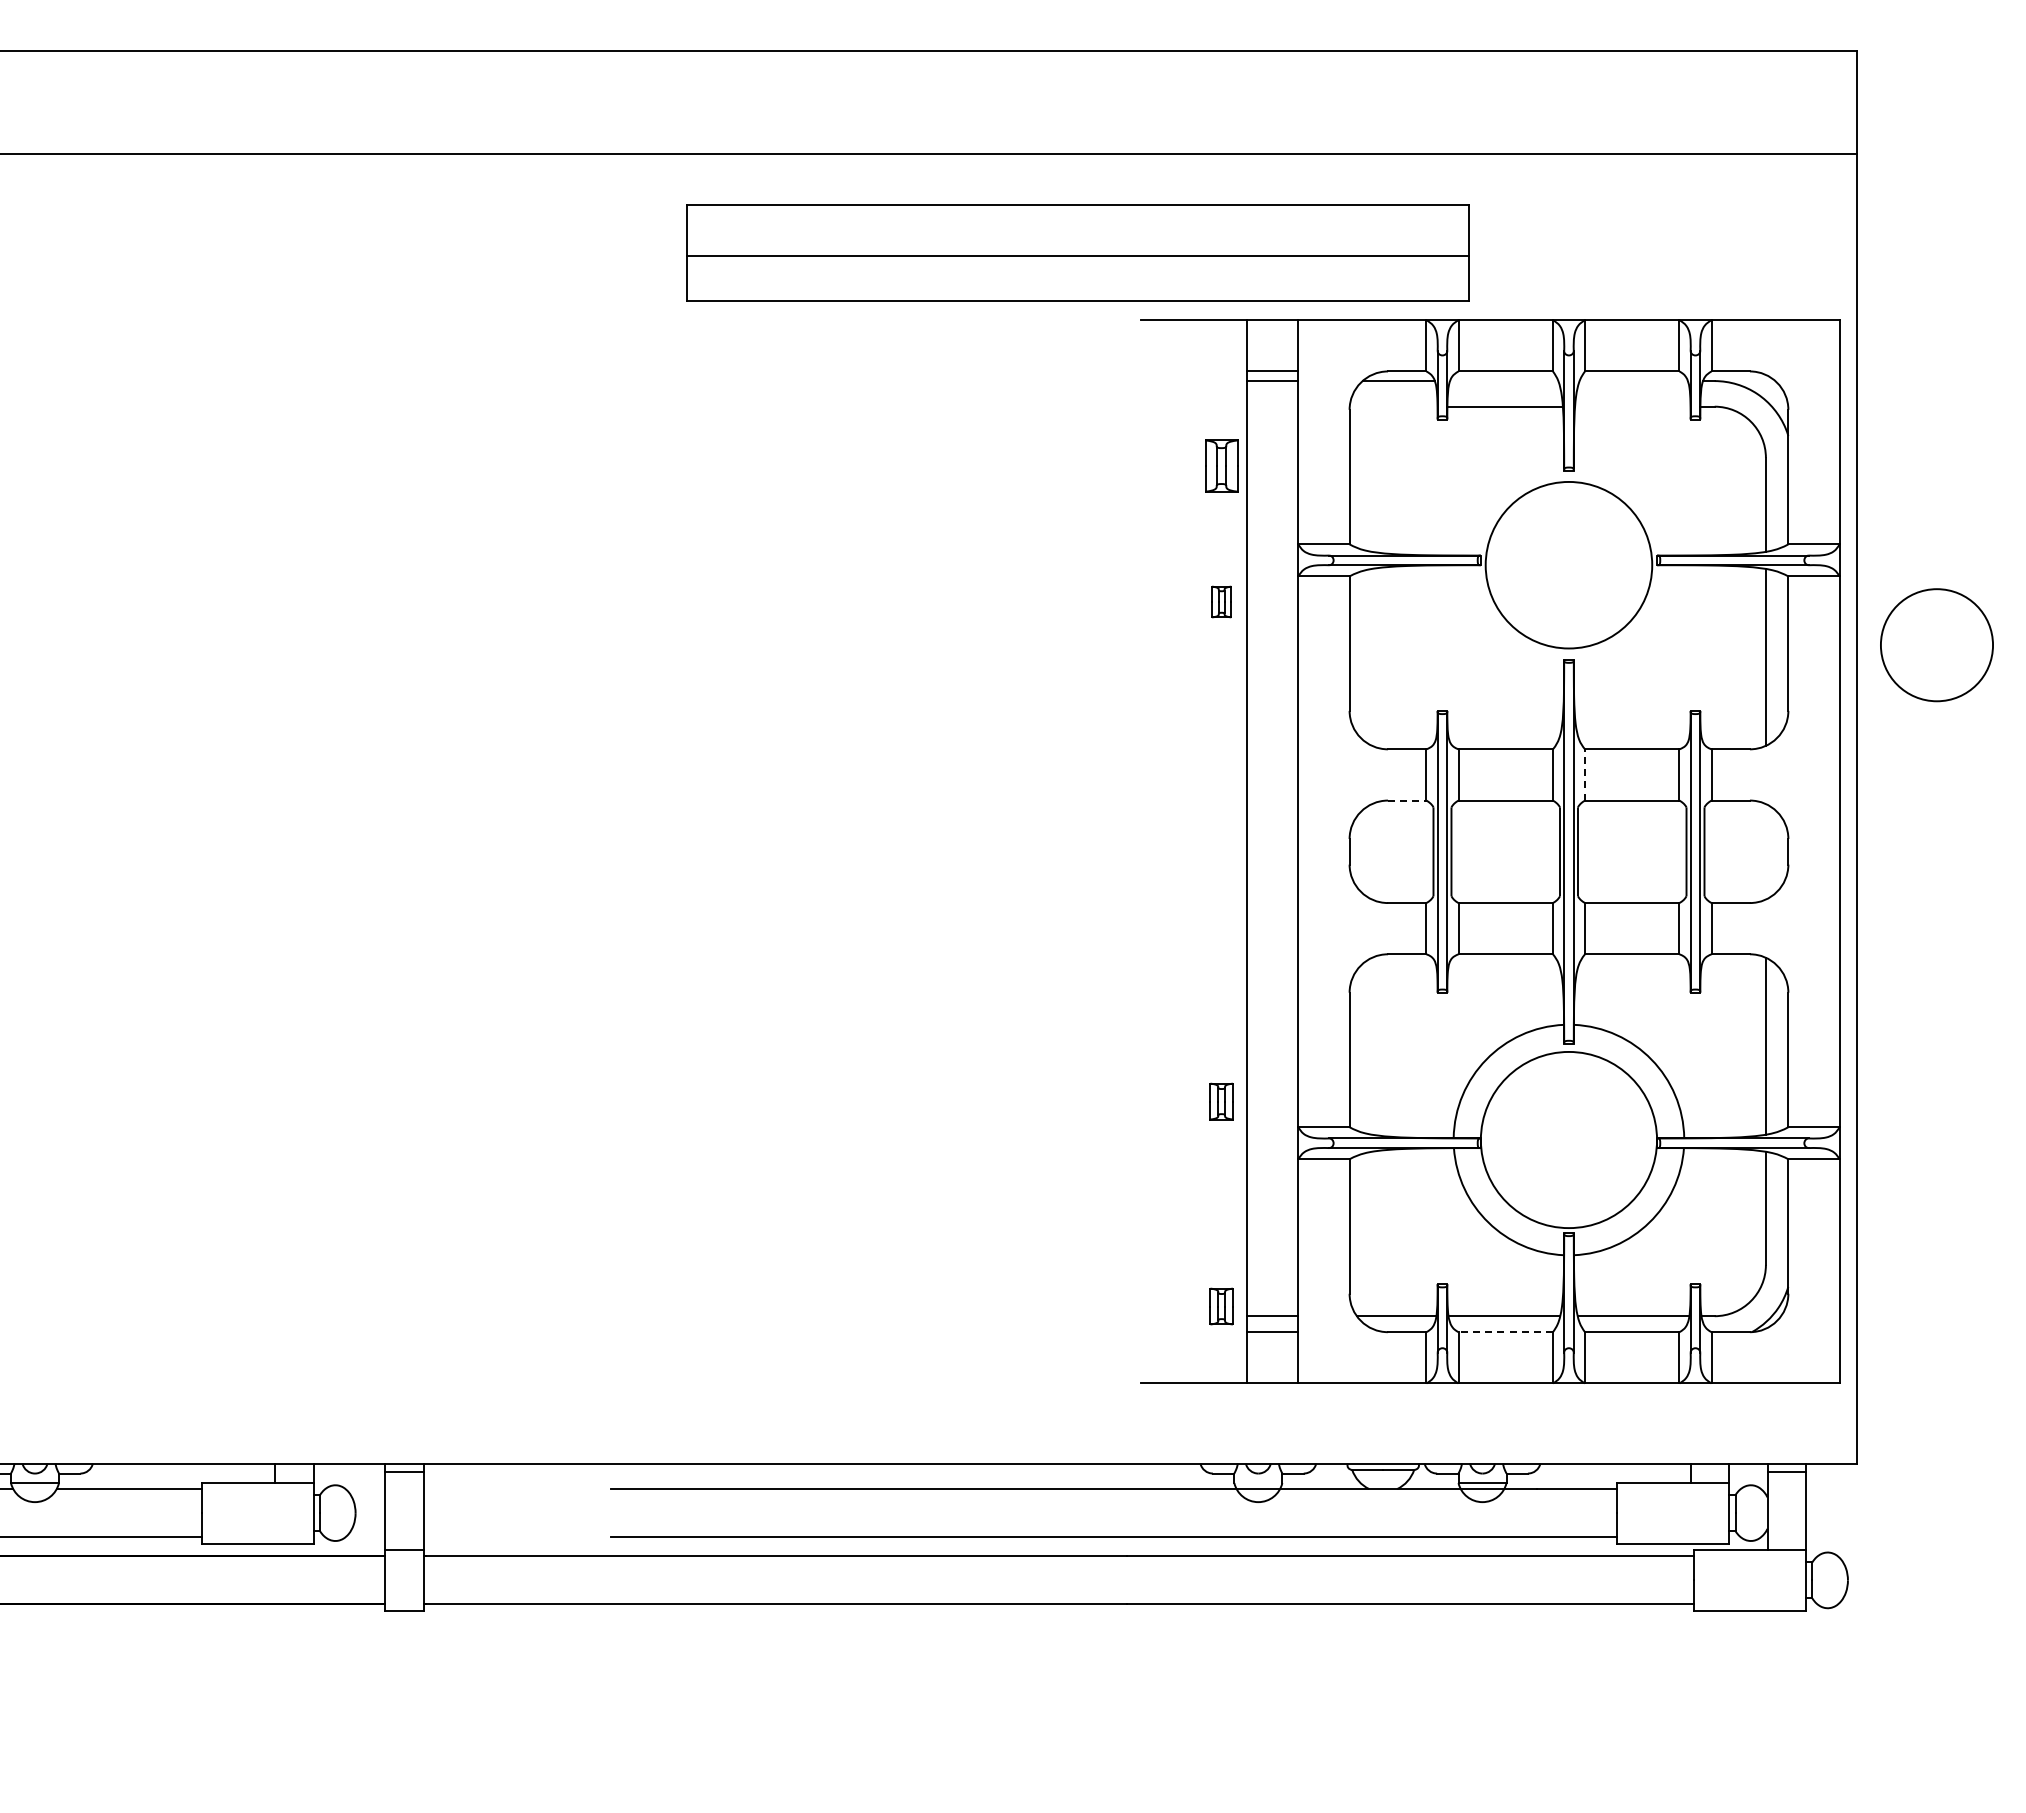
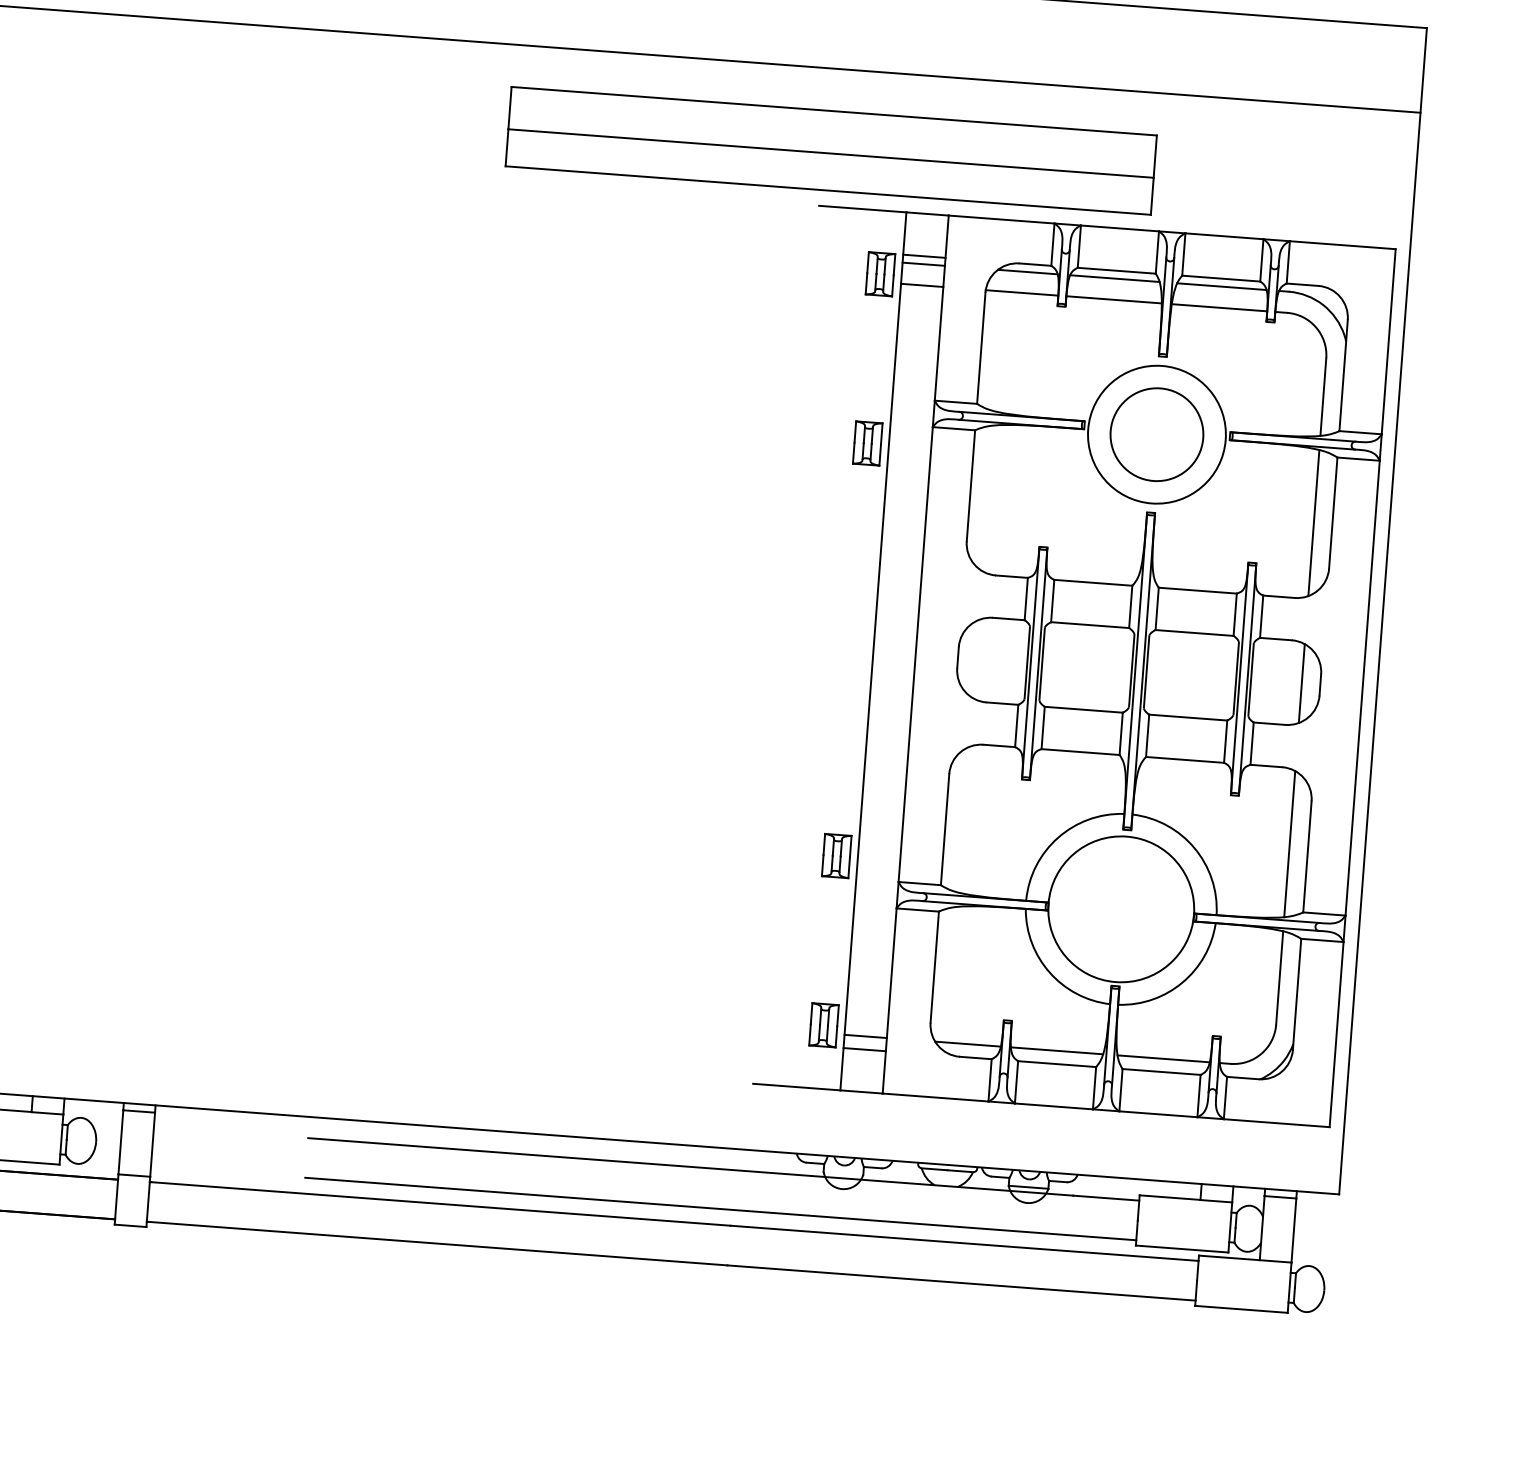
part: (1077, 252) -> (830, 150), moved
line: (1504, 381) -> (1115, 278), added
line: (1633, 381) -> (1221, 287), added
line: (1272, 406) -> (922, 285), added
line: (1393, 406) -> (1021, 292), added
line: (1632, 406) -> (1219, 307), added
part: (1221, 465) -> (880, 273), moved
part: (1221, 601) -> (867, 443), size x1.67
circle: (1936, 645) -> (1156, 434), moved
line: (1585, 774) -> (1157, 608), dashed -> solid
line: (1407, 800) -> (1009, 618), dashed -> solid
line: (1765, 851) -> (1301, 683), added
part: (1221, 1101) -> (836, 855), size x1.43
part: (1221, 1306) -> (824, 1025), size x1.43
line: (1505, 1332) -> (1056, 1064), dashed -> solid

